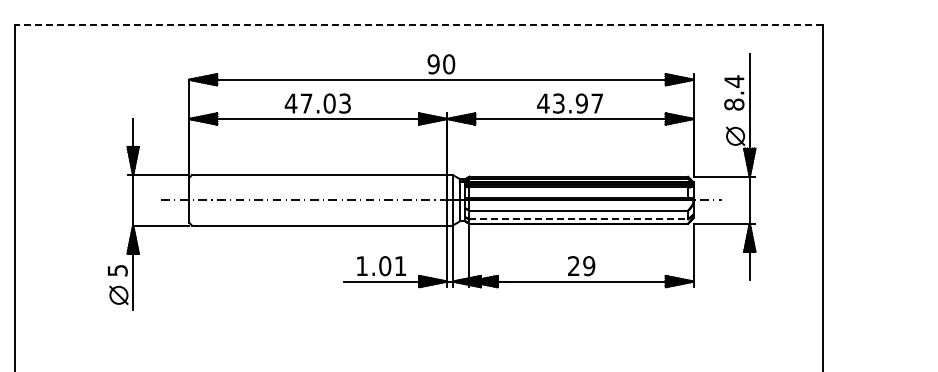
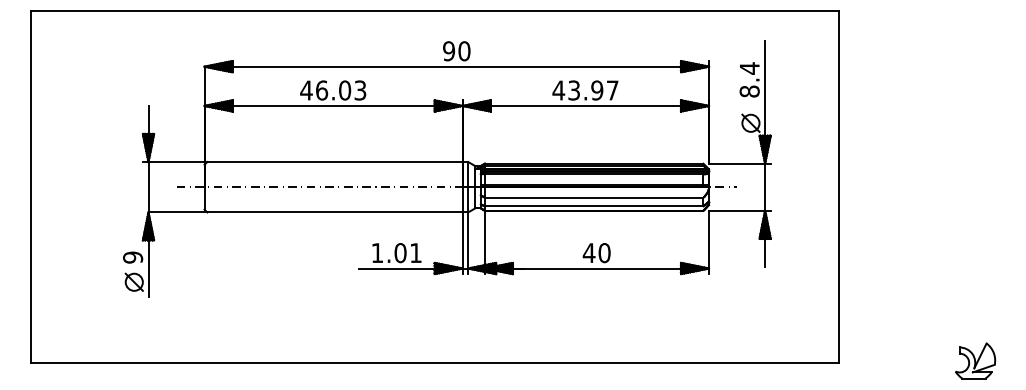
line: (419, 24) -> (434, 11), dashed -> solid
text: (307, 103) -> (322, 90), 47.03 -> 46.03
line: (579, 219) -> (594, 206), dashed -> solid
text: (581, 266) -> (596, 253), 29 -> 40
text: (117, 270) -> (132, 257), 5 -> 9

